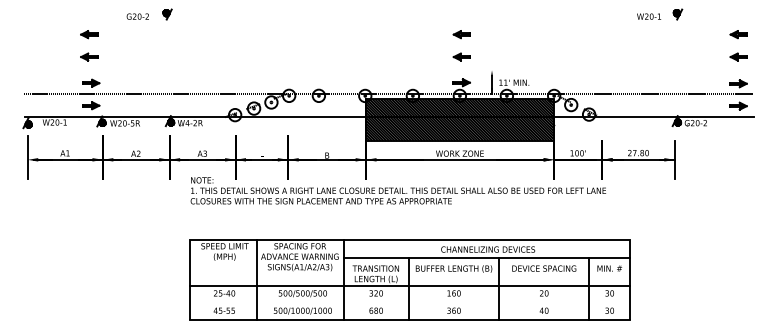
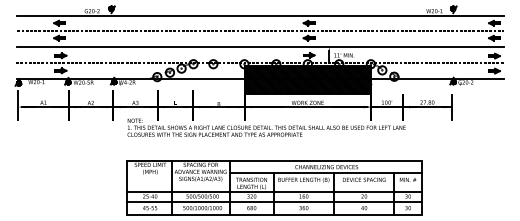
line: (389, 23) -> (260, 15), added
line: (389, 47) -> (260, 31), added
line: (389, 70) -> (260, 47), added
line: (410, 302) -> (274, 202), added

